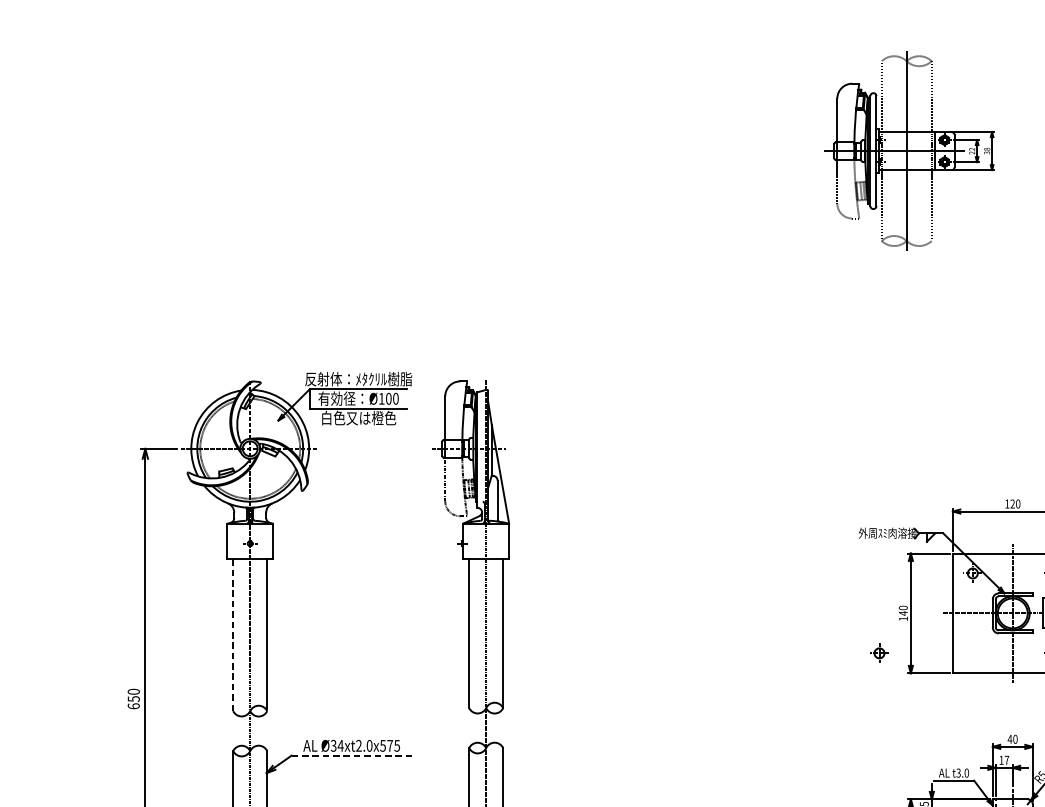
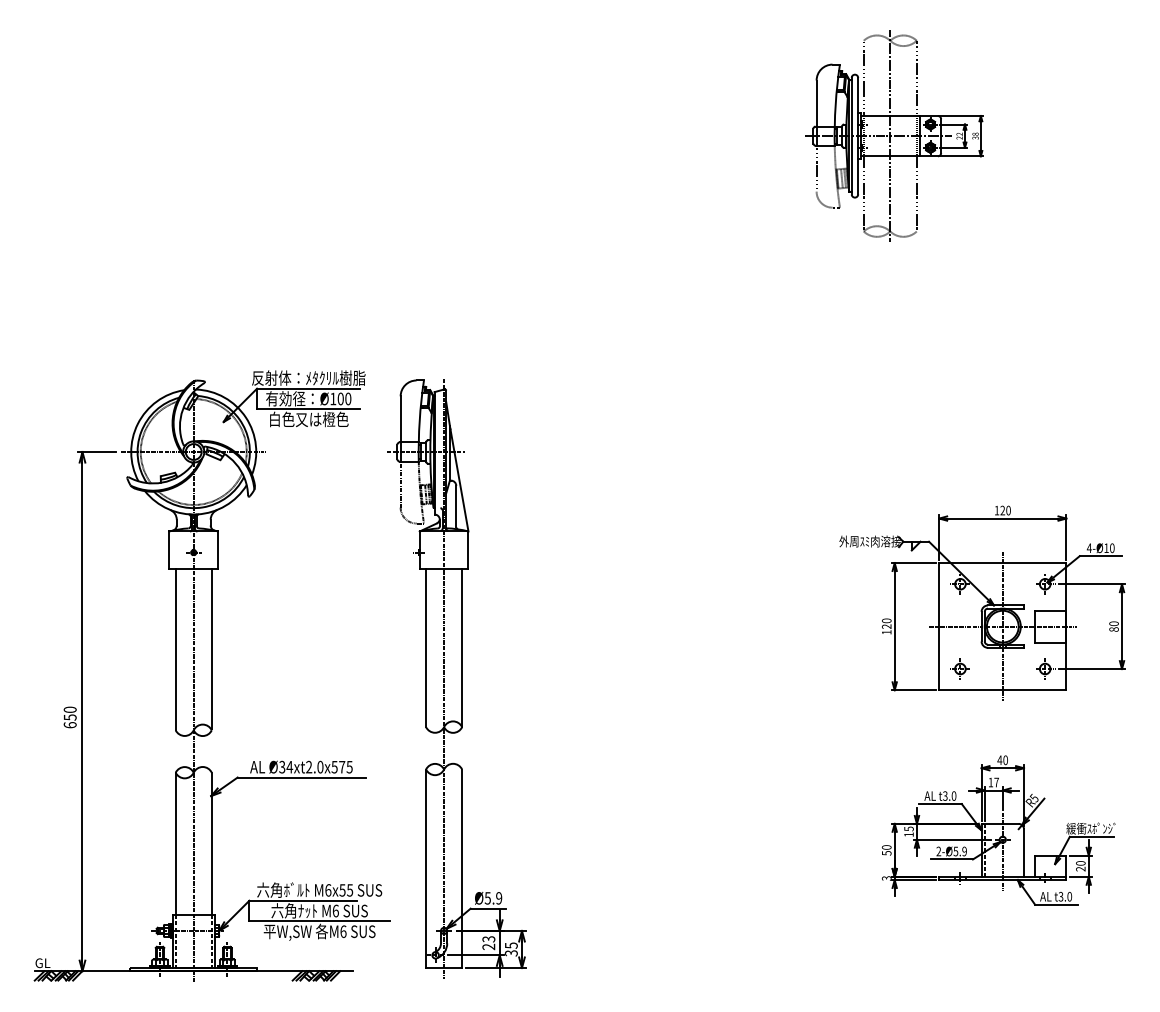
text: (903, 613) -> (886, 626), 140 -> 120
line: (233, 634) -> (175, 649), dashed -> solid
part: (878, 652) -> (959, 668), moved
line: (352, 755) -> (302, 777), dashed -> solid

